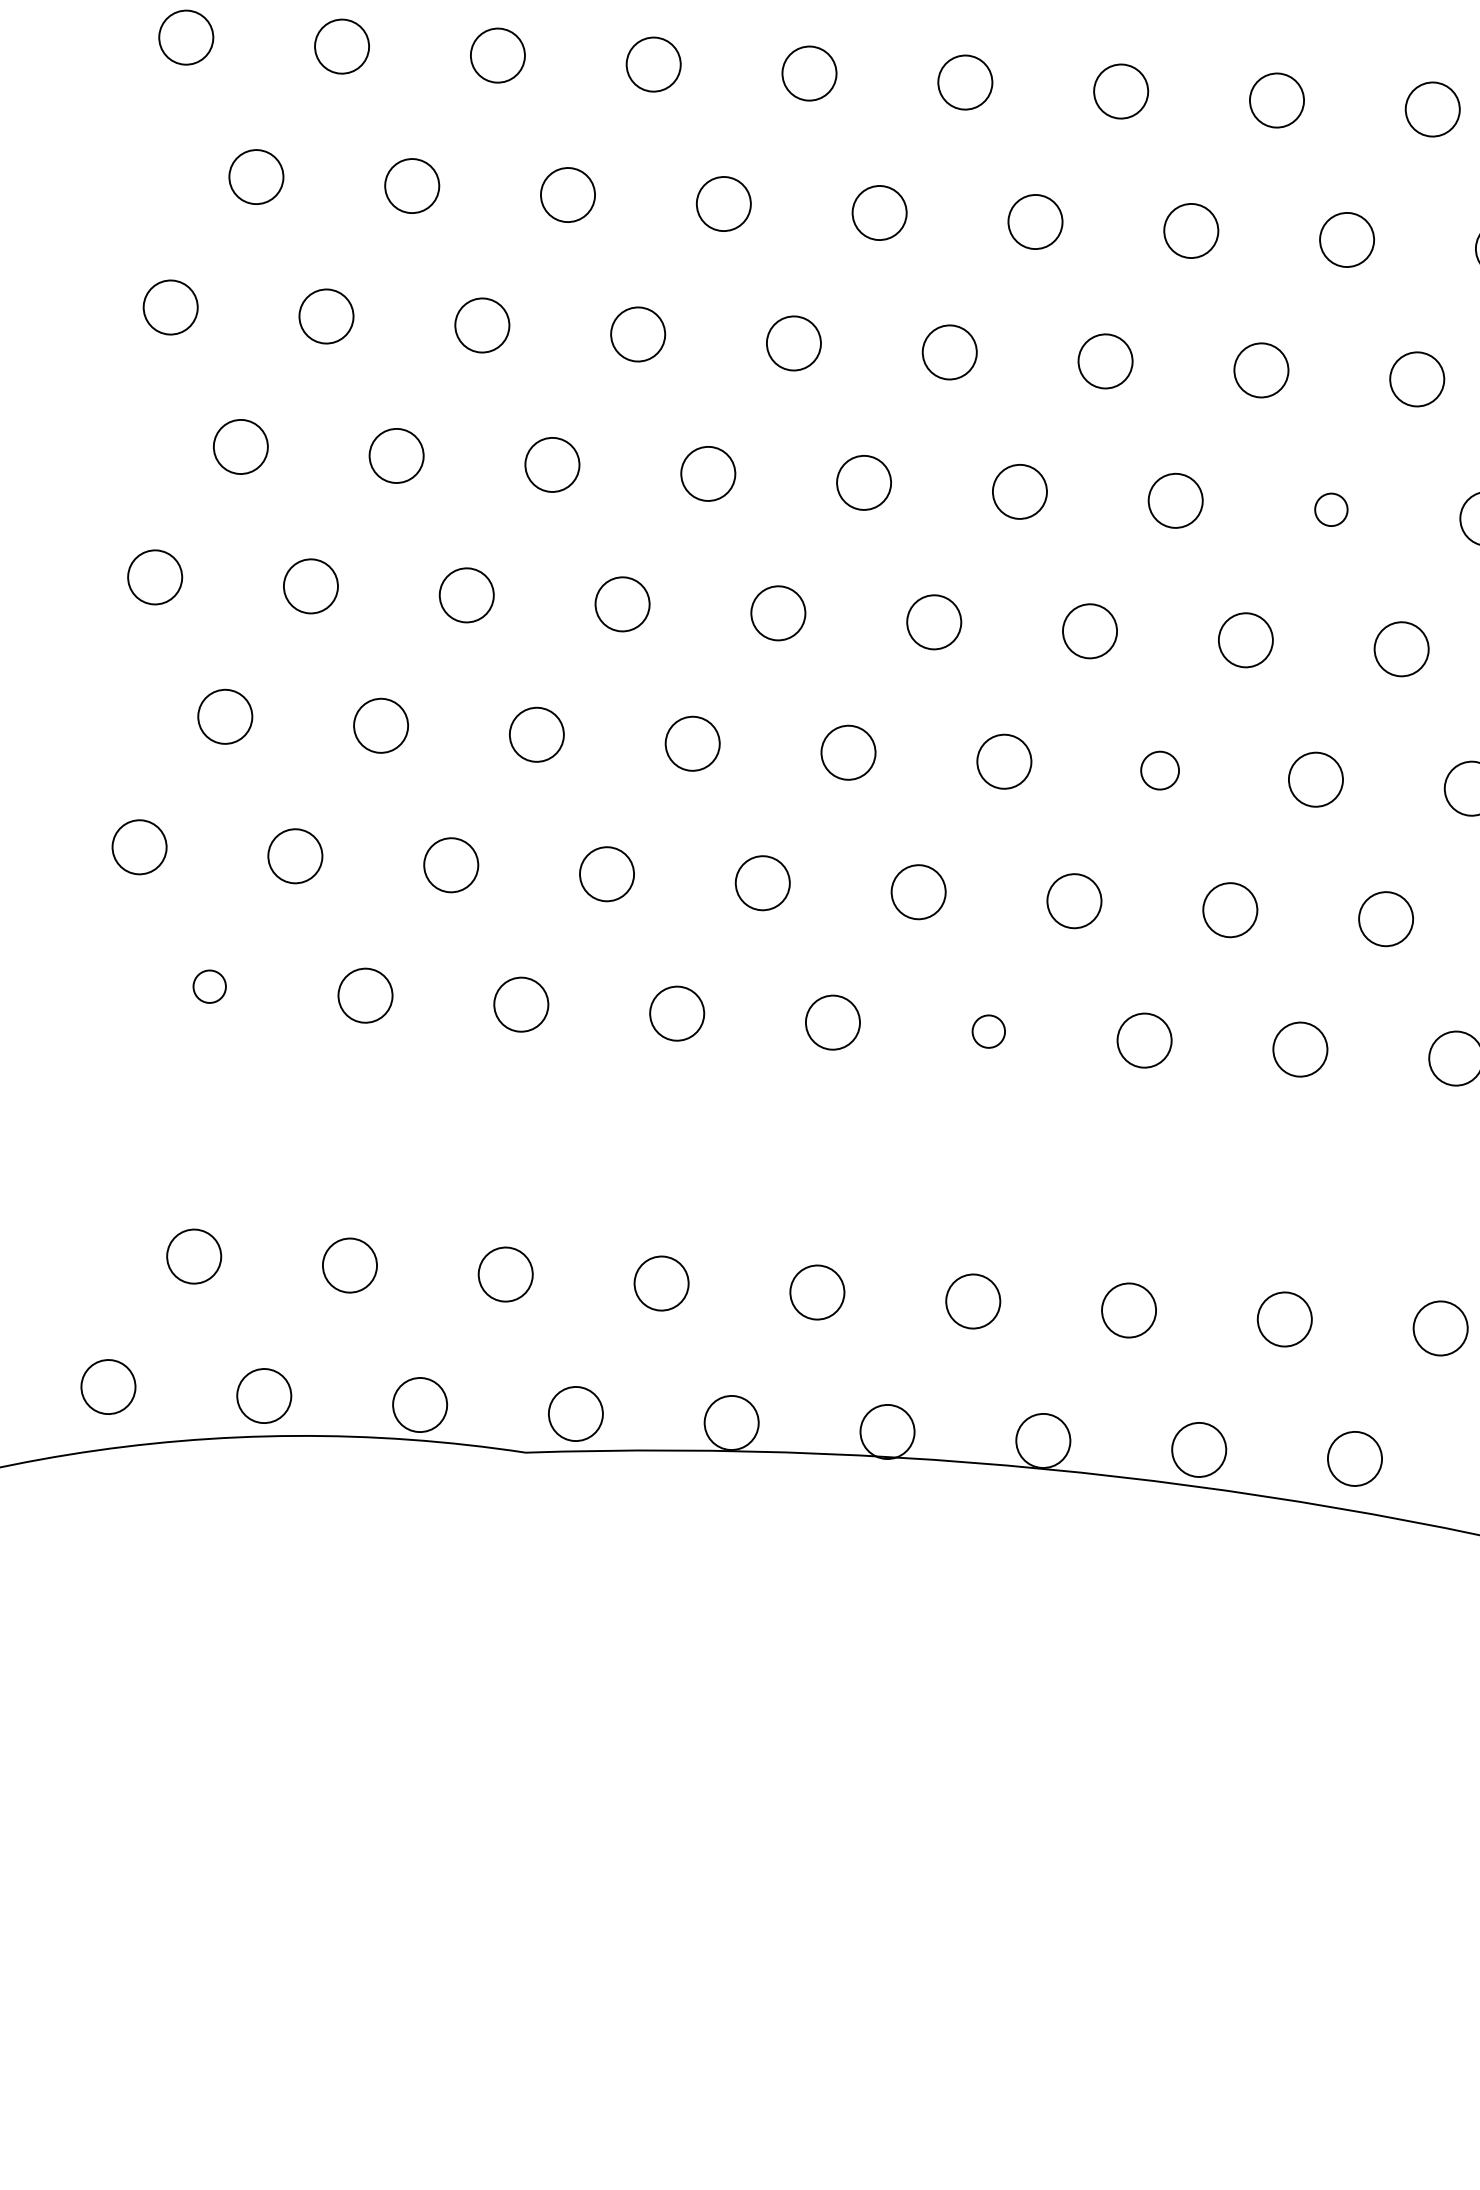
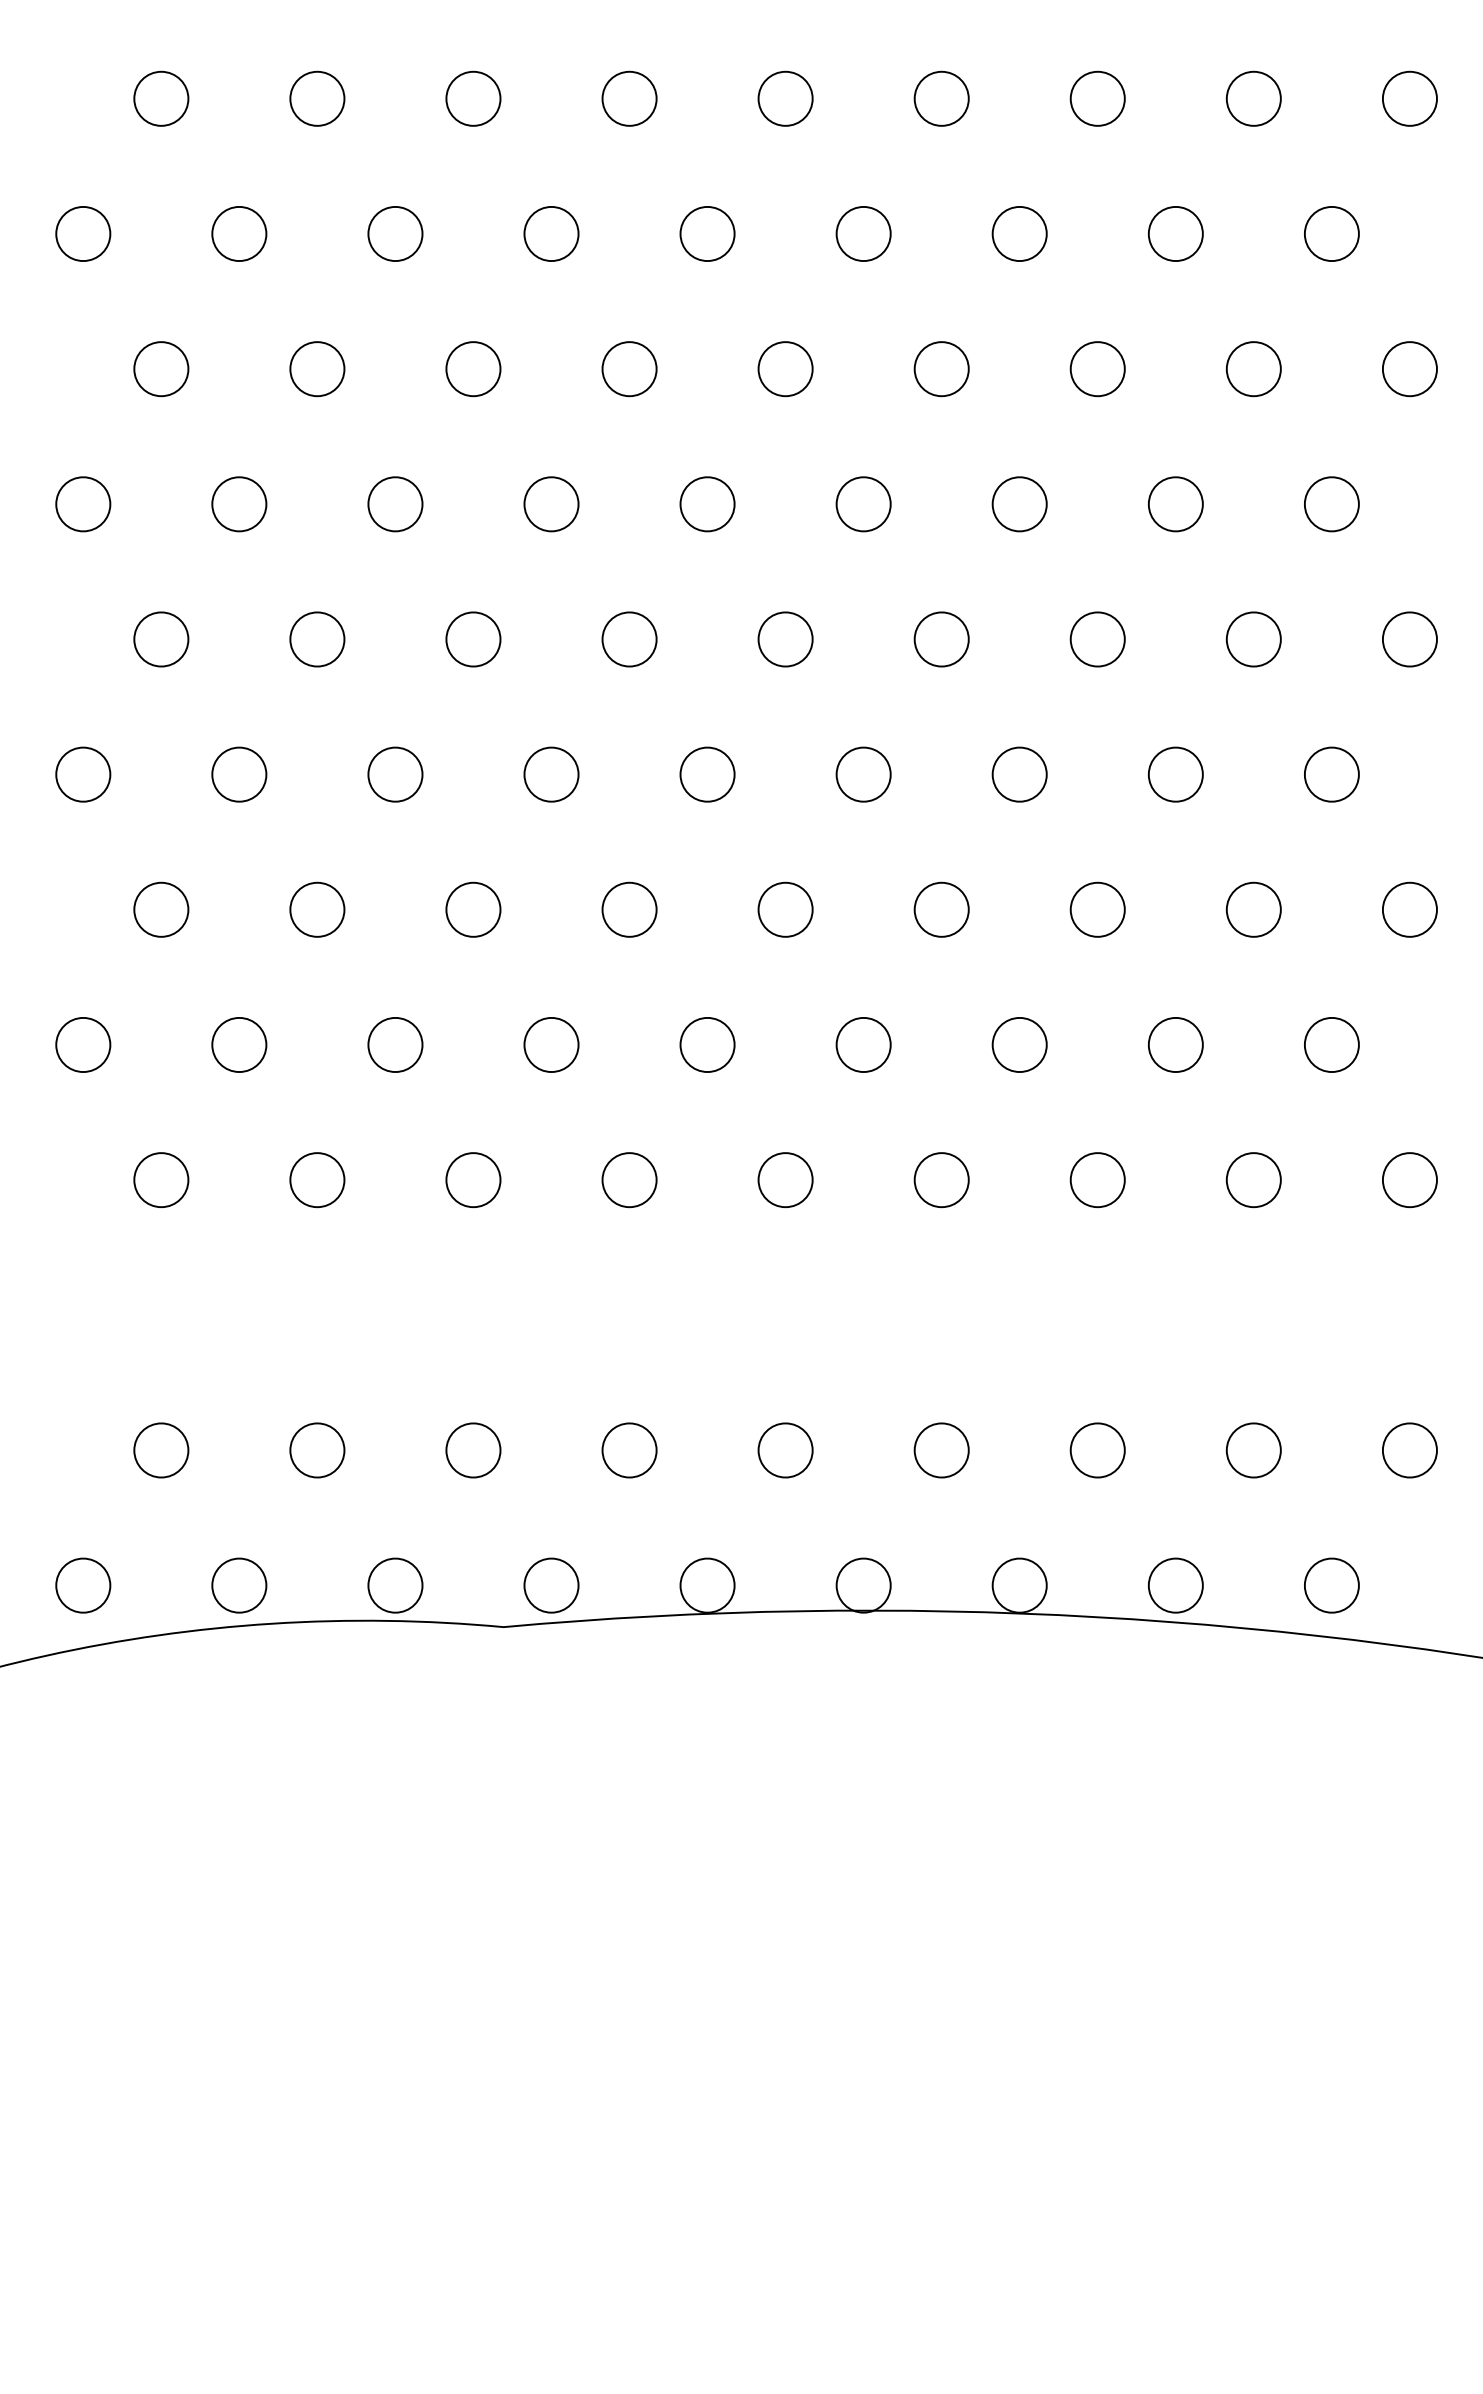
circle: (1331, 509) -> (1253, 639), size x1.67
circle: (1159, 770) -> (1097, 909), size x1.43
circle: (209, 987) -> (161, 1180), size x1.67
circle: (988, 1031) -> (941, 1180), size x1.67

